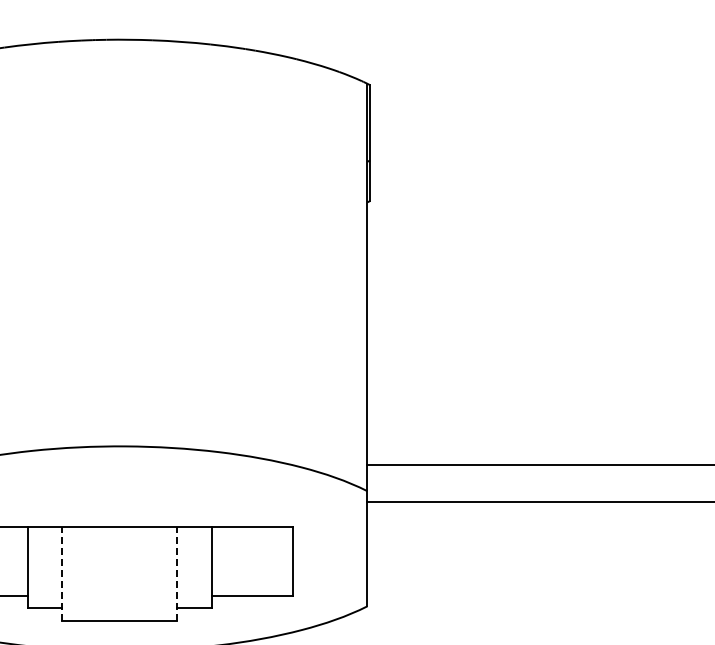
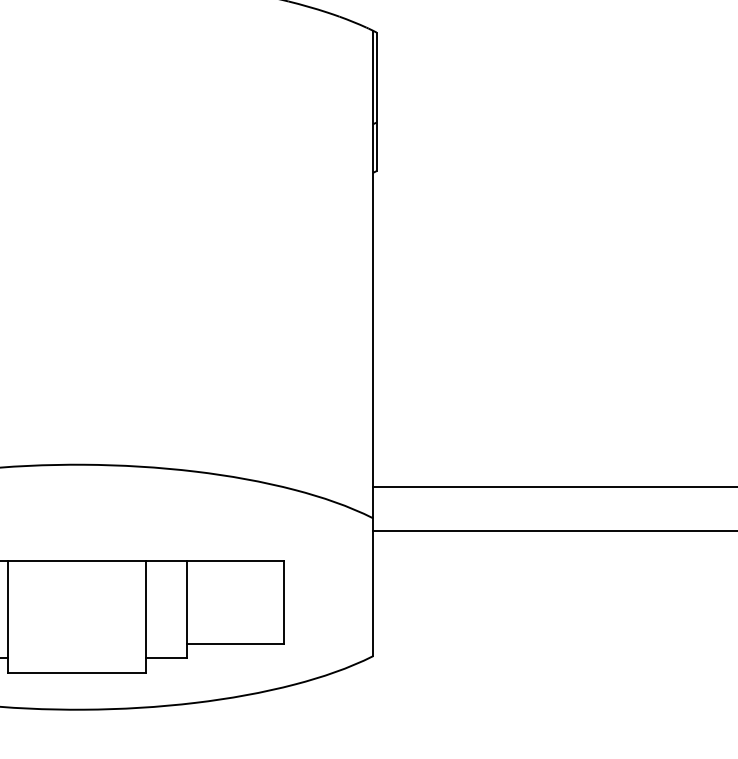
line: (62, 573) -> (8, 616), dashed -> solid
line: (177, 573) -> (146, 616), dashed -> solid

